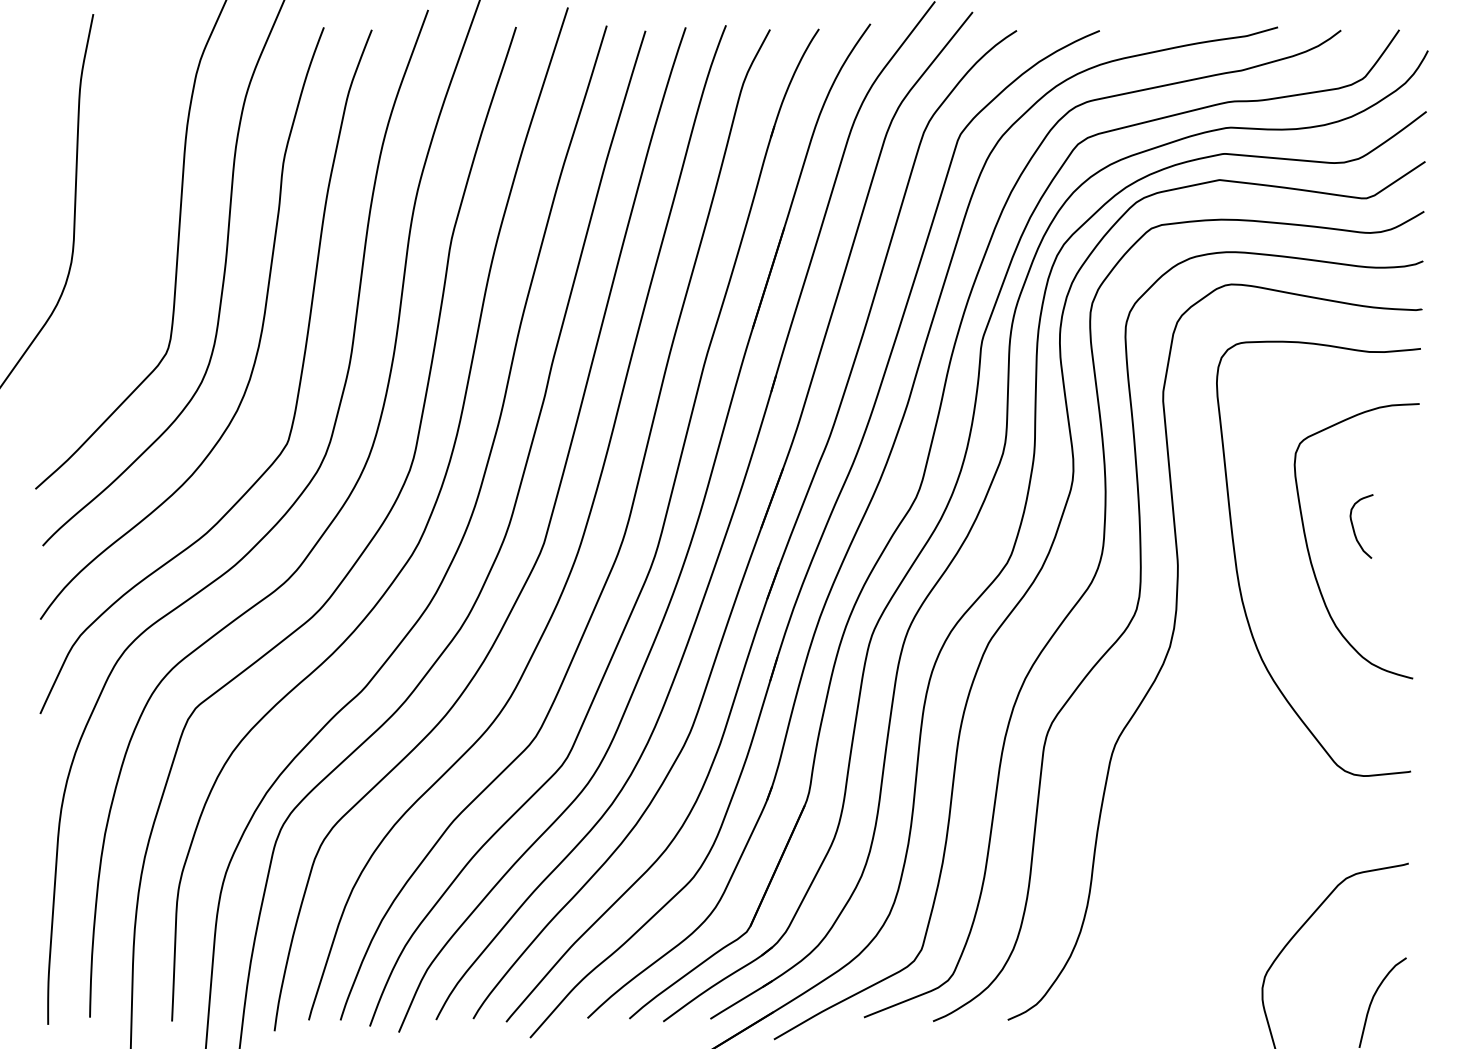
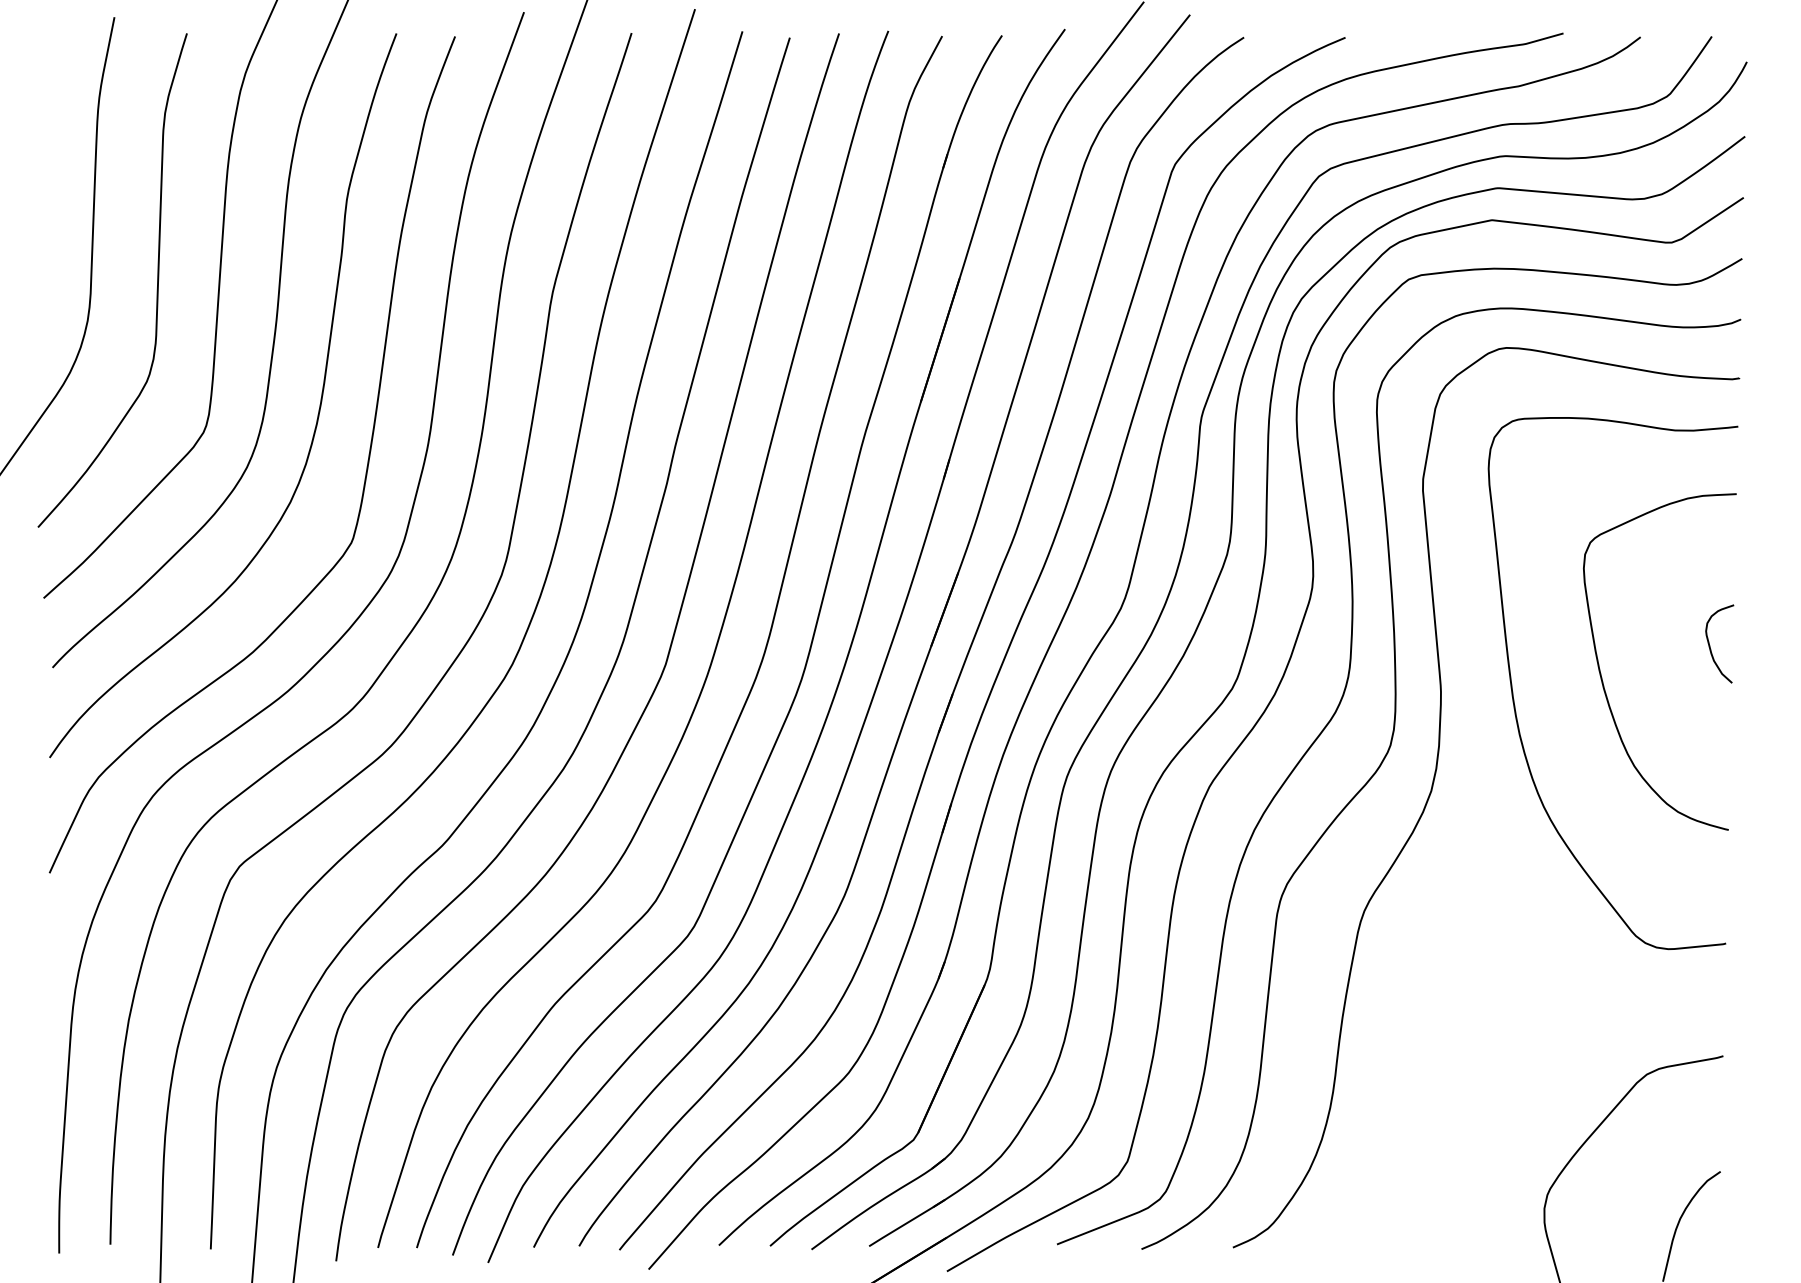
curve: (127, 236) -> (156, 289), added
curve: (1354, 527) -> (1710, 645), moved

